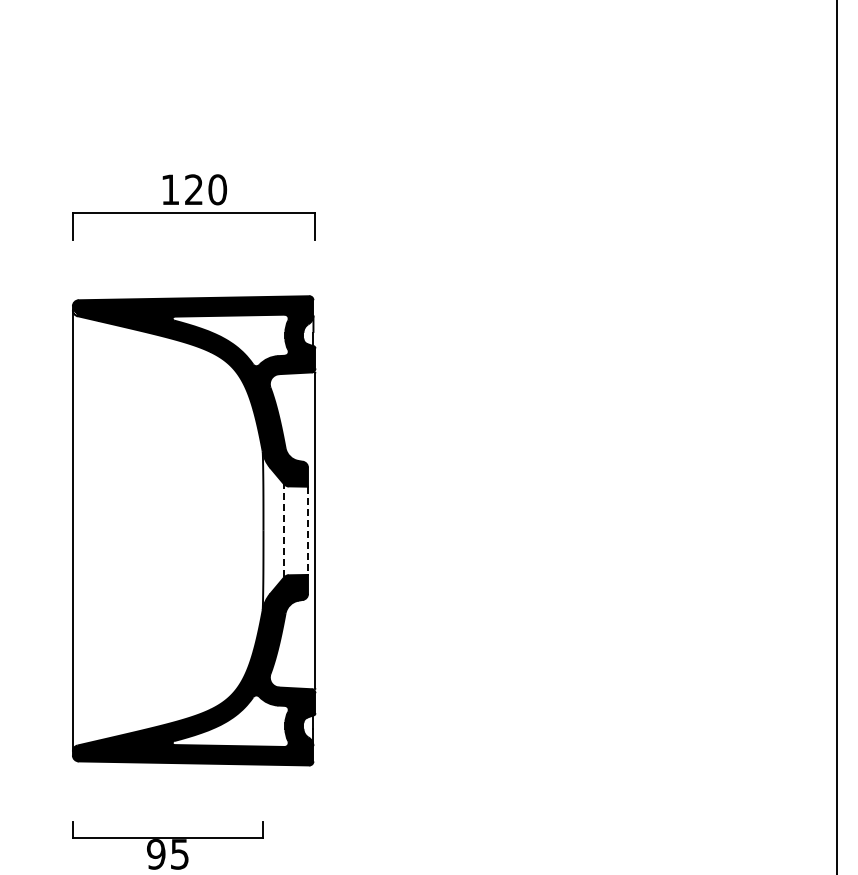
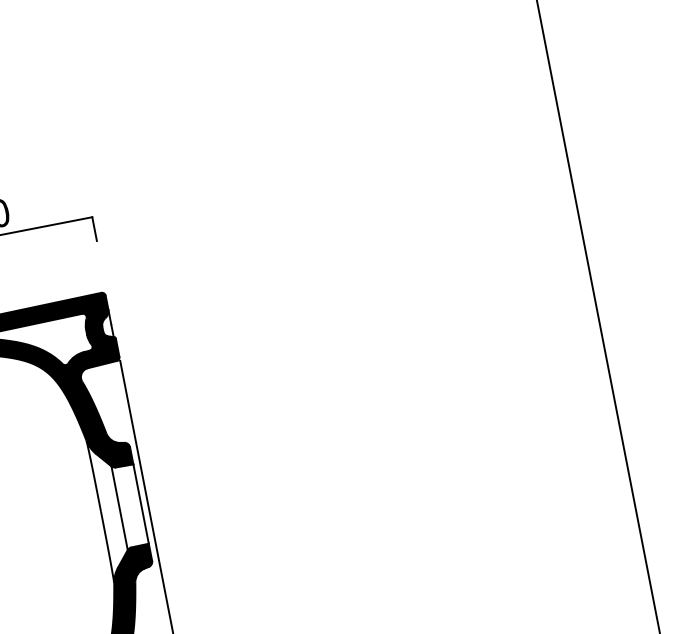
line: (284, 530) -> (119, 507), dashed -> solid
line: (308, 531) -> (141, 504), dashed -> solid

